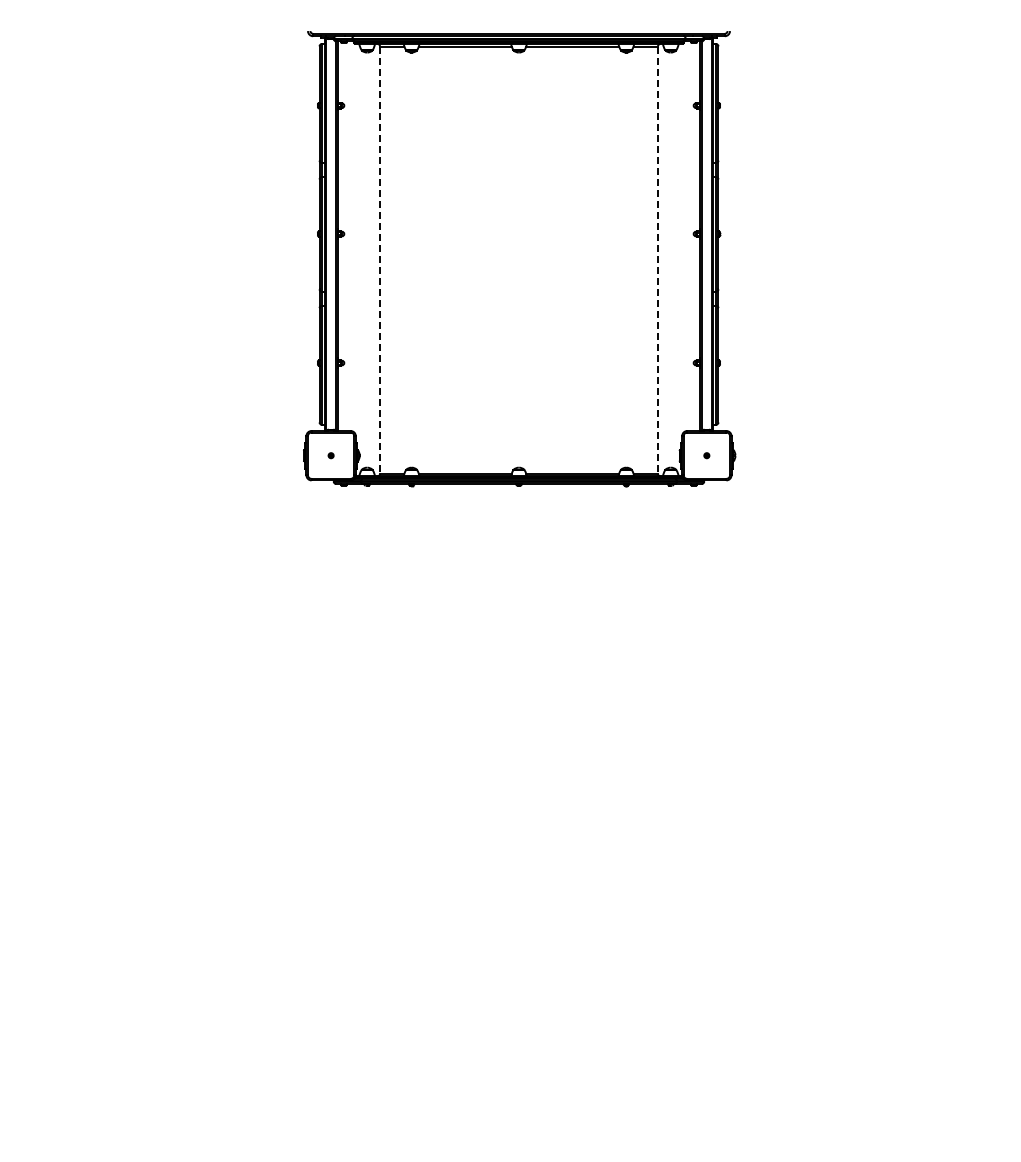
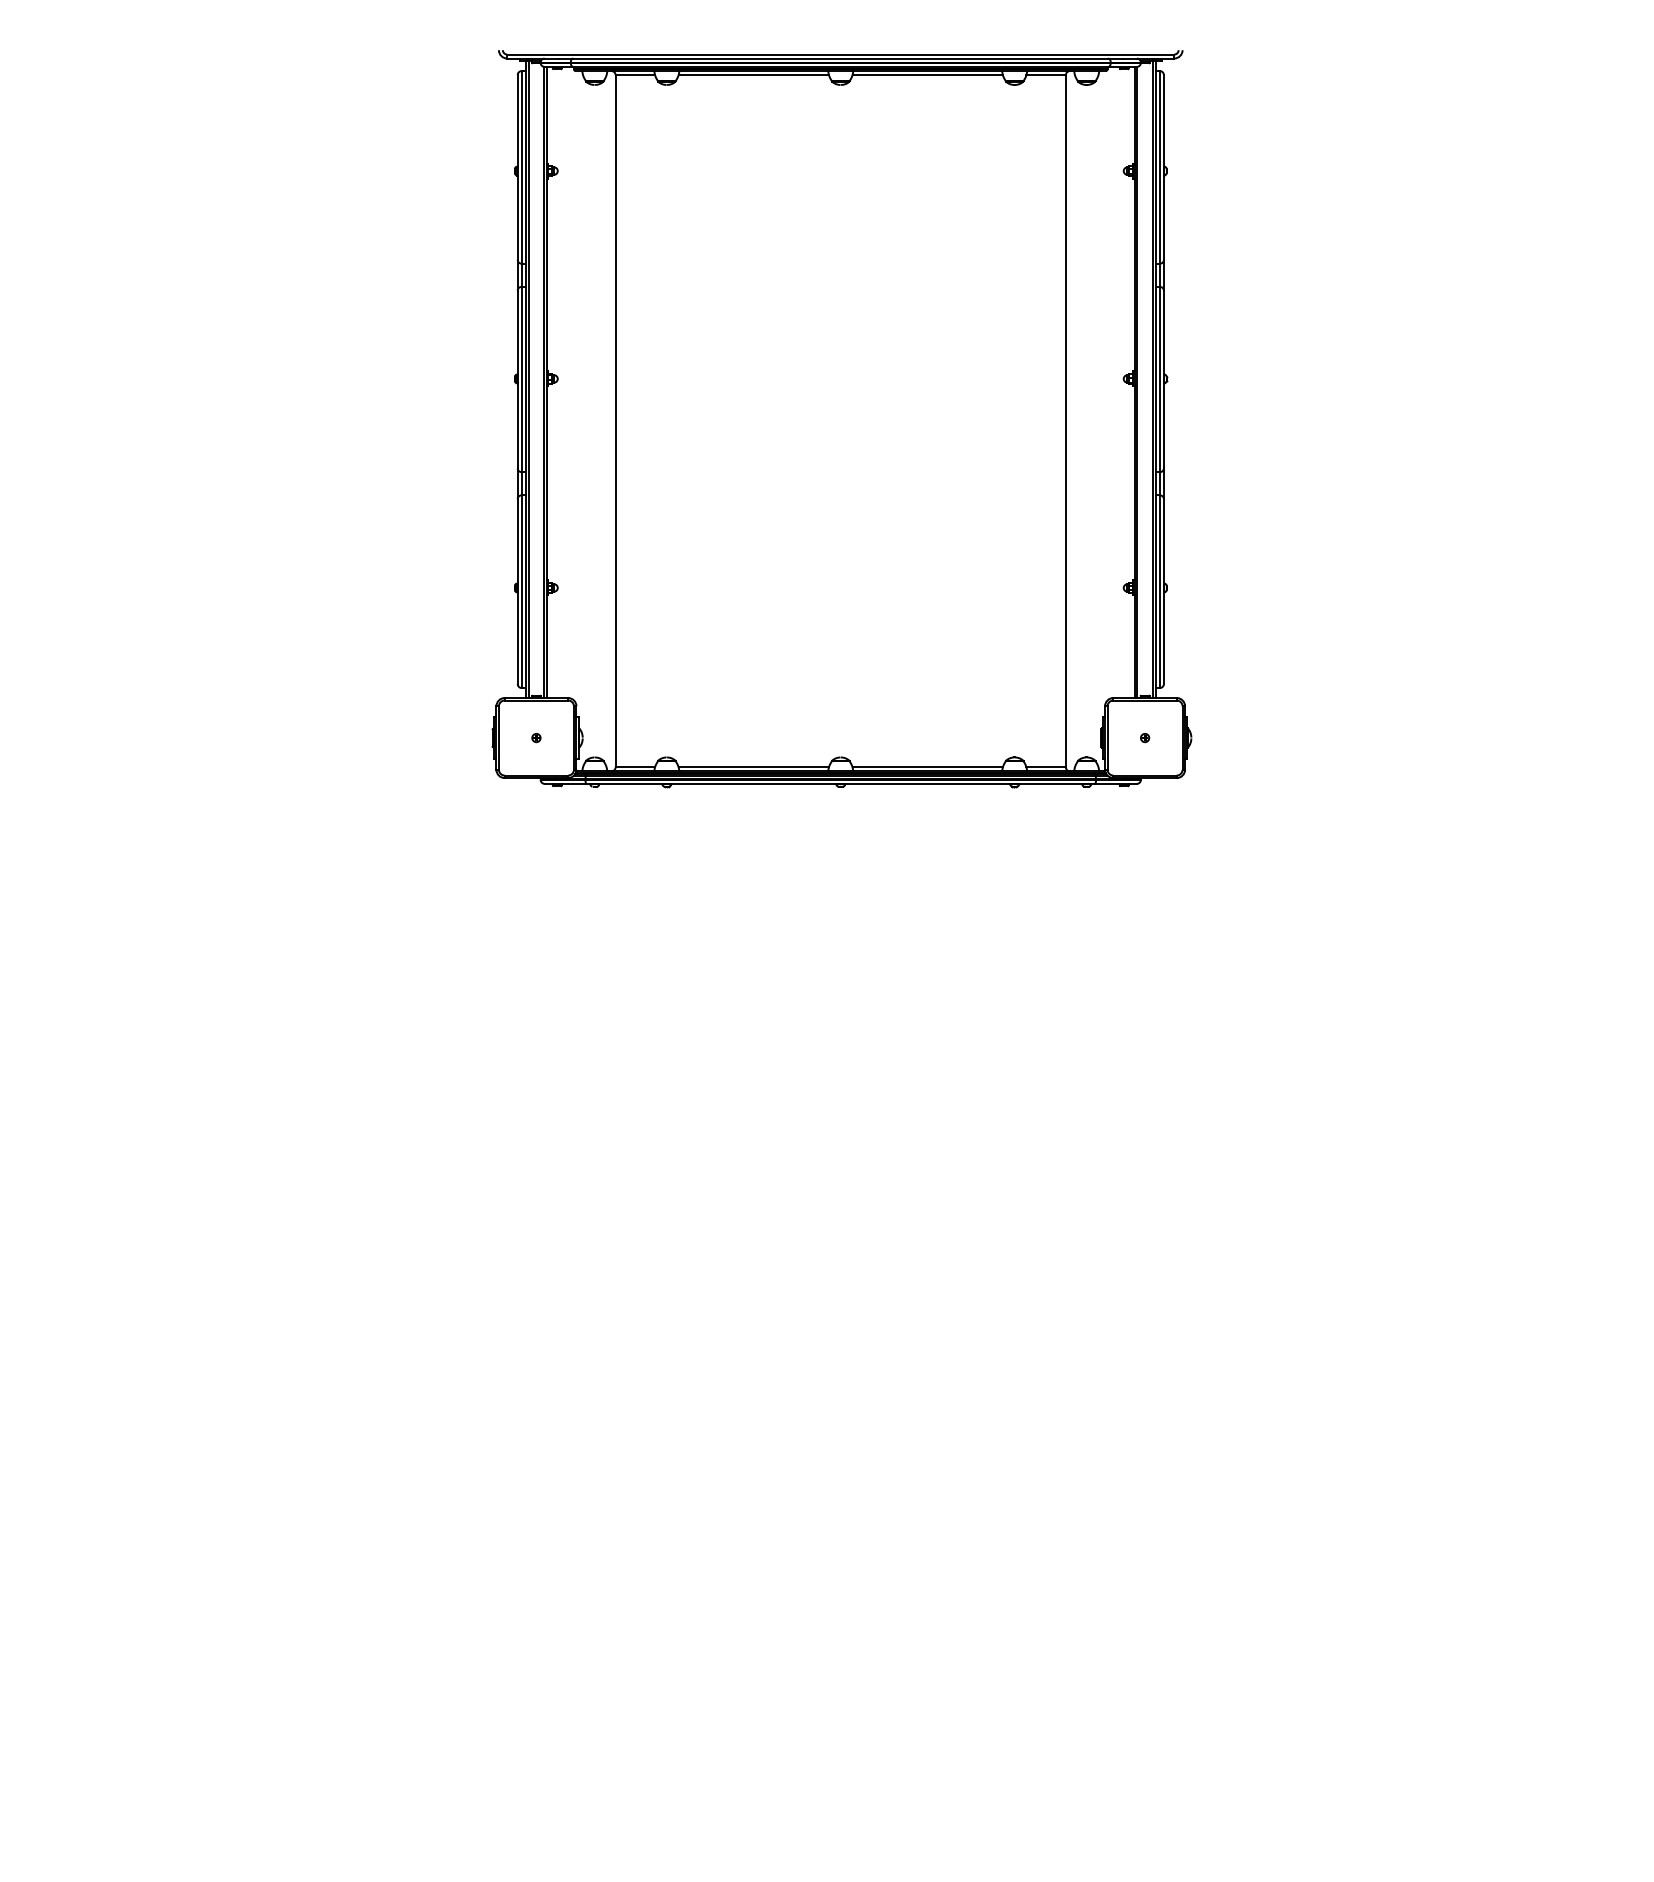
line: (380, 260) -> (616, 421), dashed -> solid
line: (657, 260) -> (1065, 421), dashed -> solid

